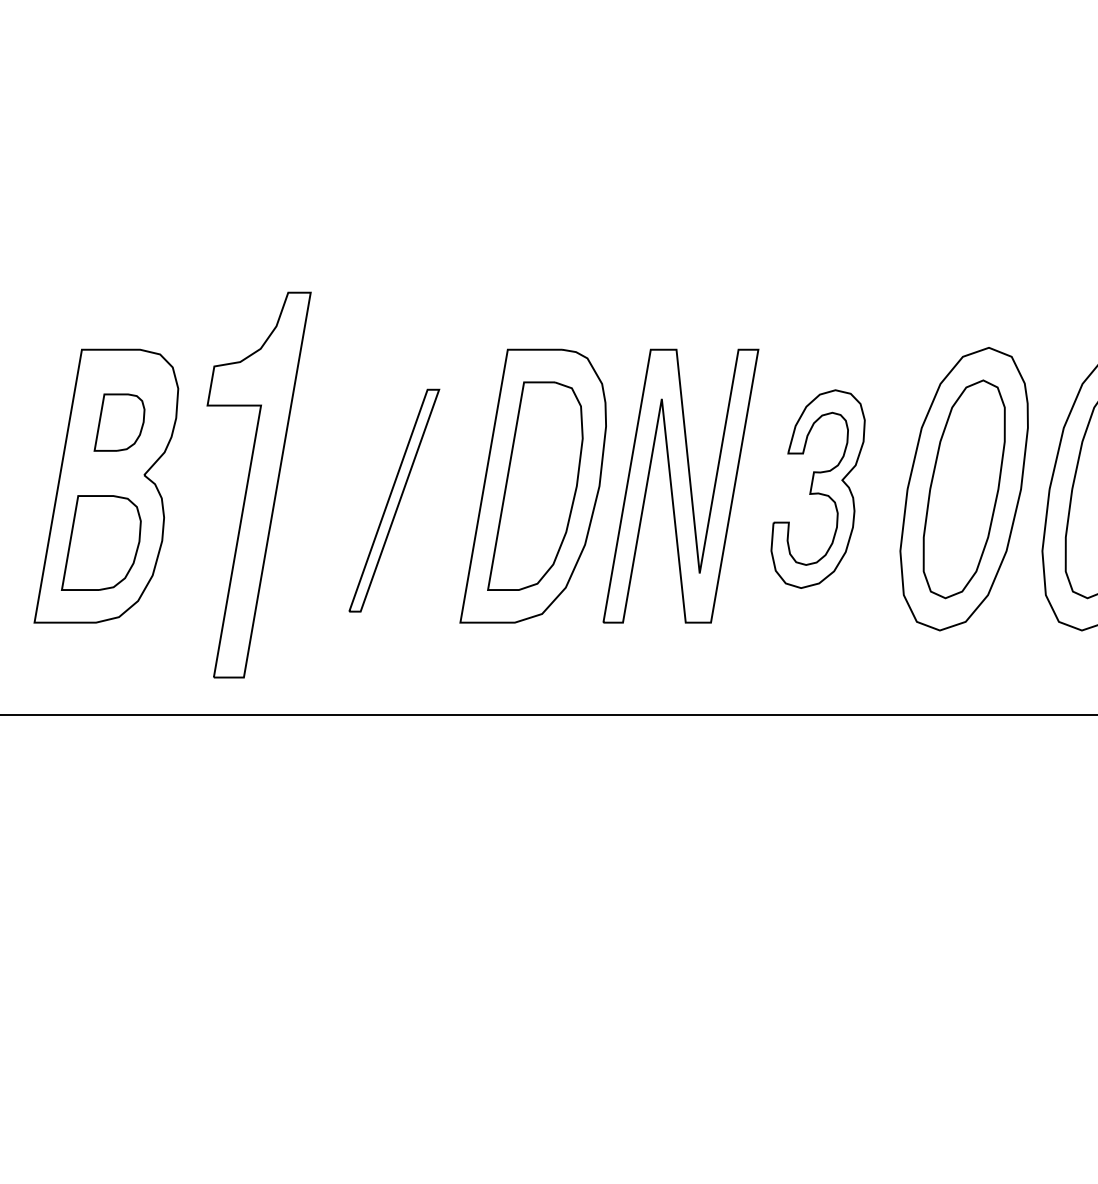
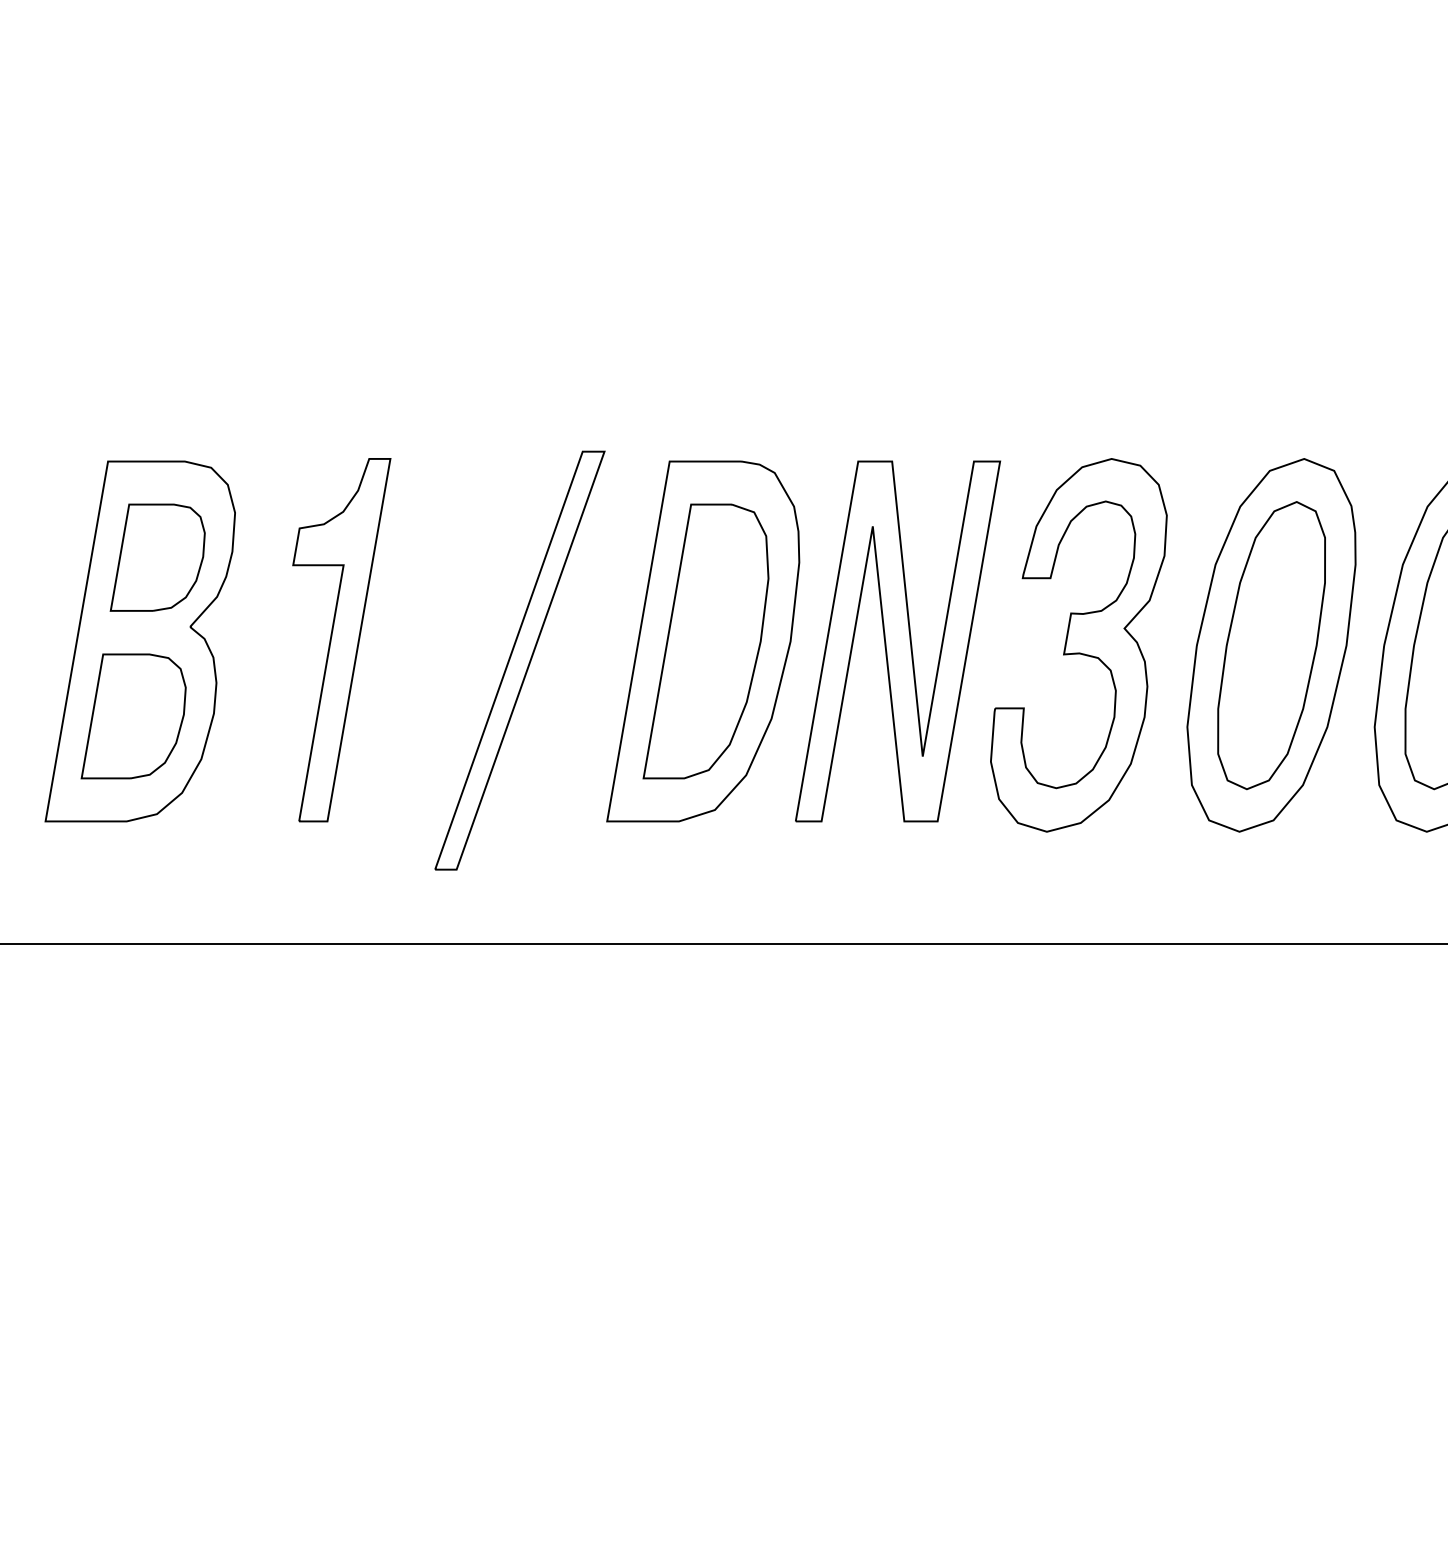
part: (119, 422) -> (157, 557), size x1.43
part: (258, 485) -> (341, 640), size x0.71
part: (817, 489) -> (1078, 645), size x1.43
part: (393, 500) -> (519, 660), size x1.43

